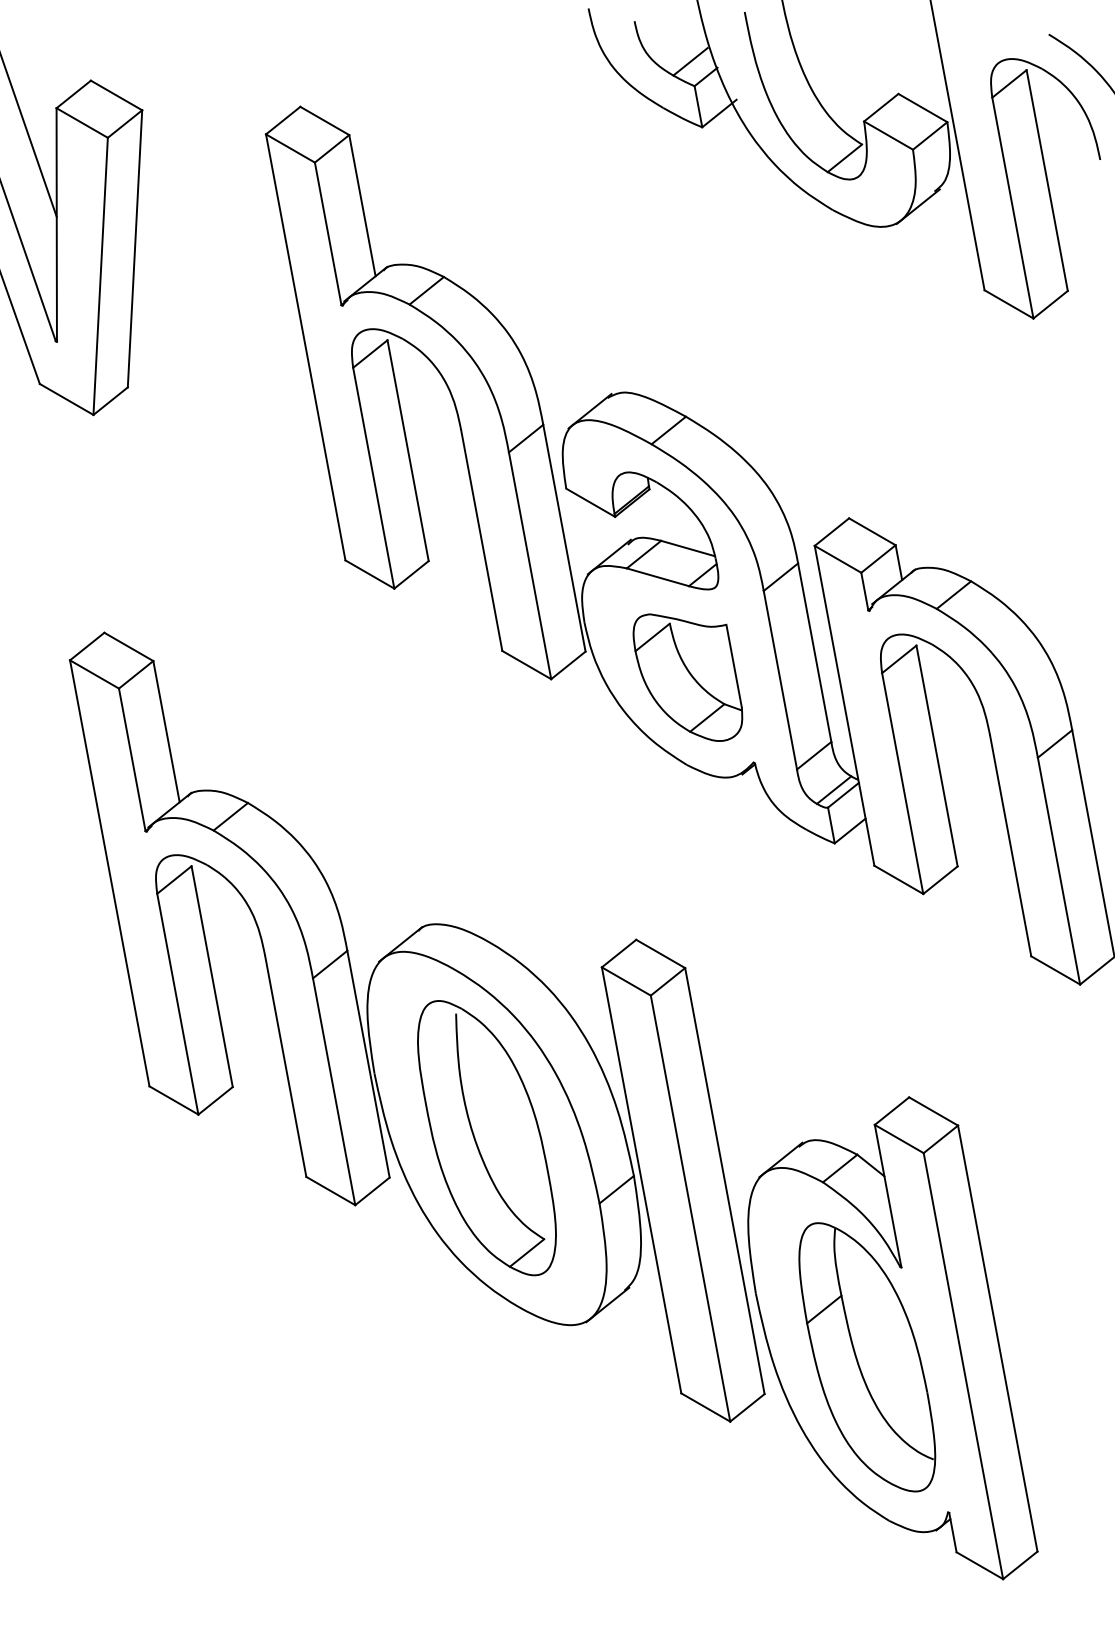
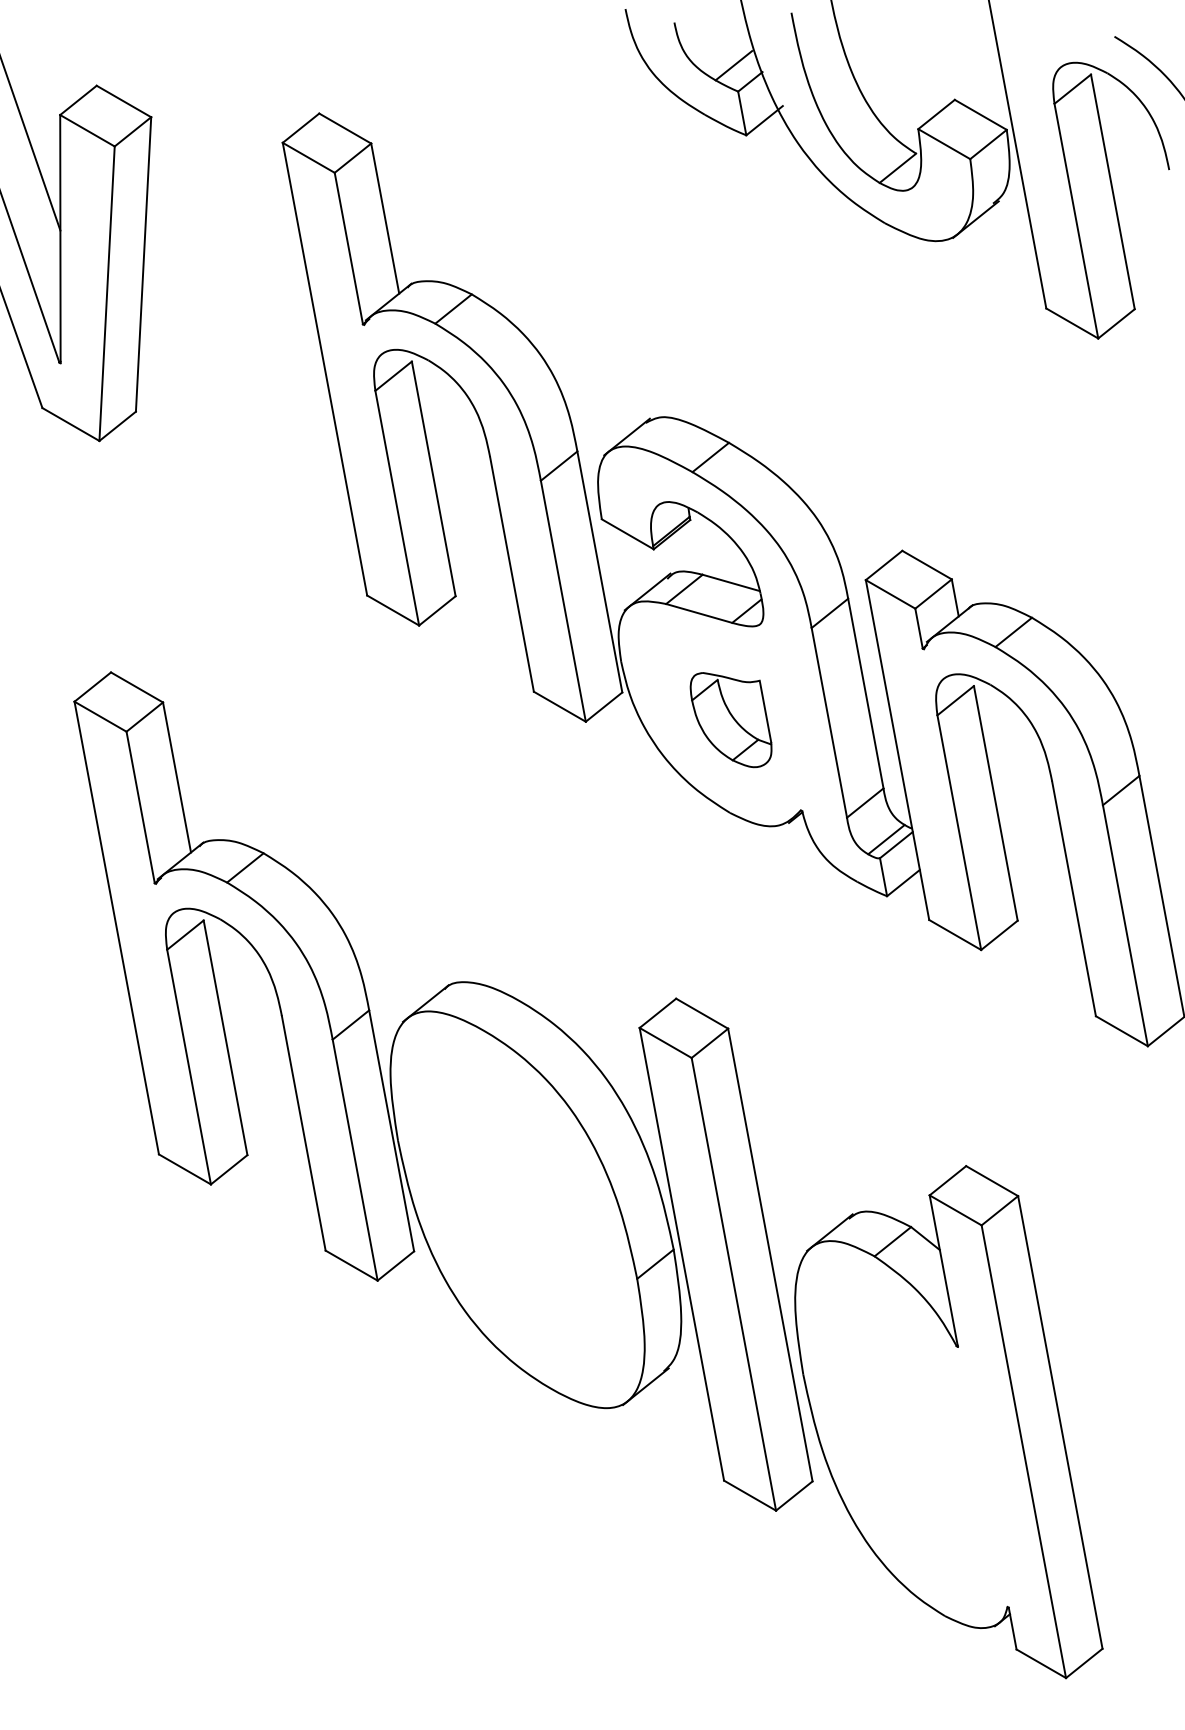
part: (687, 677) -> (730, 719), size x0.7
part: (486, 1138) -> (517, 1209), removed
part: (867, 1357) -> (921, 1442), removed

